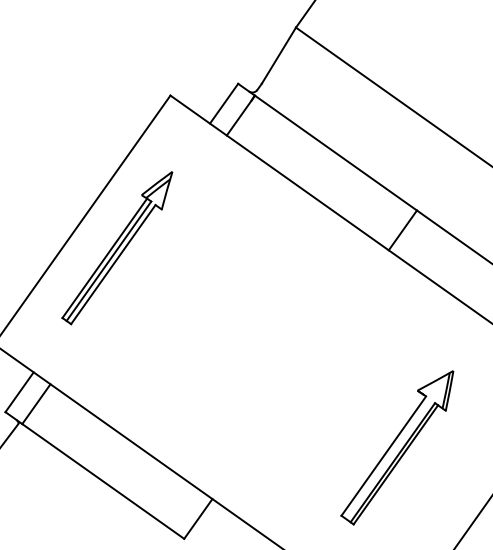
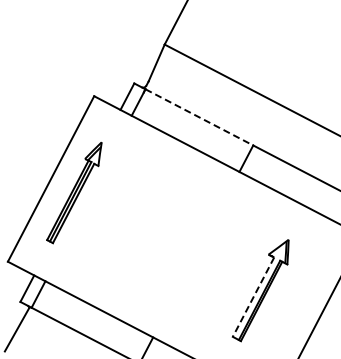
line: (336, 153) -> (199, 117), solid -> dashed
line: (383, 456) -> (253, 297), solid -> dashed

